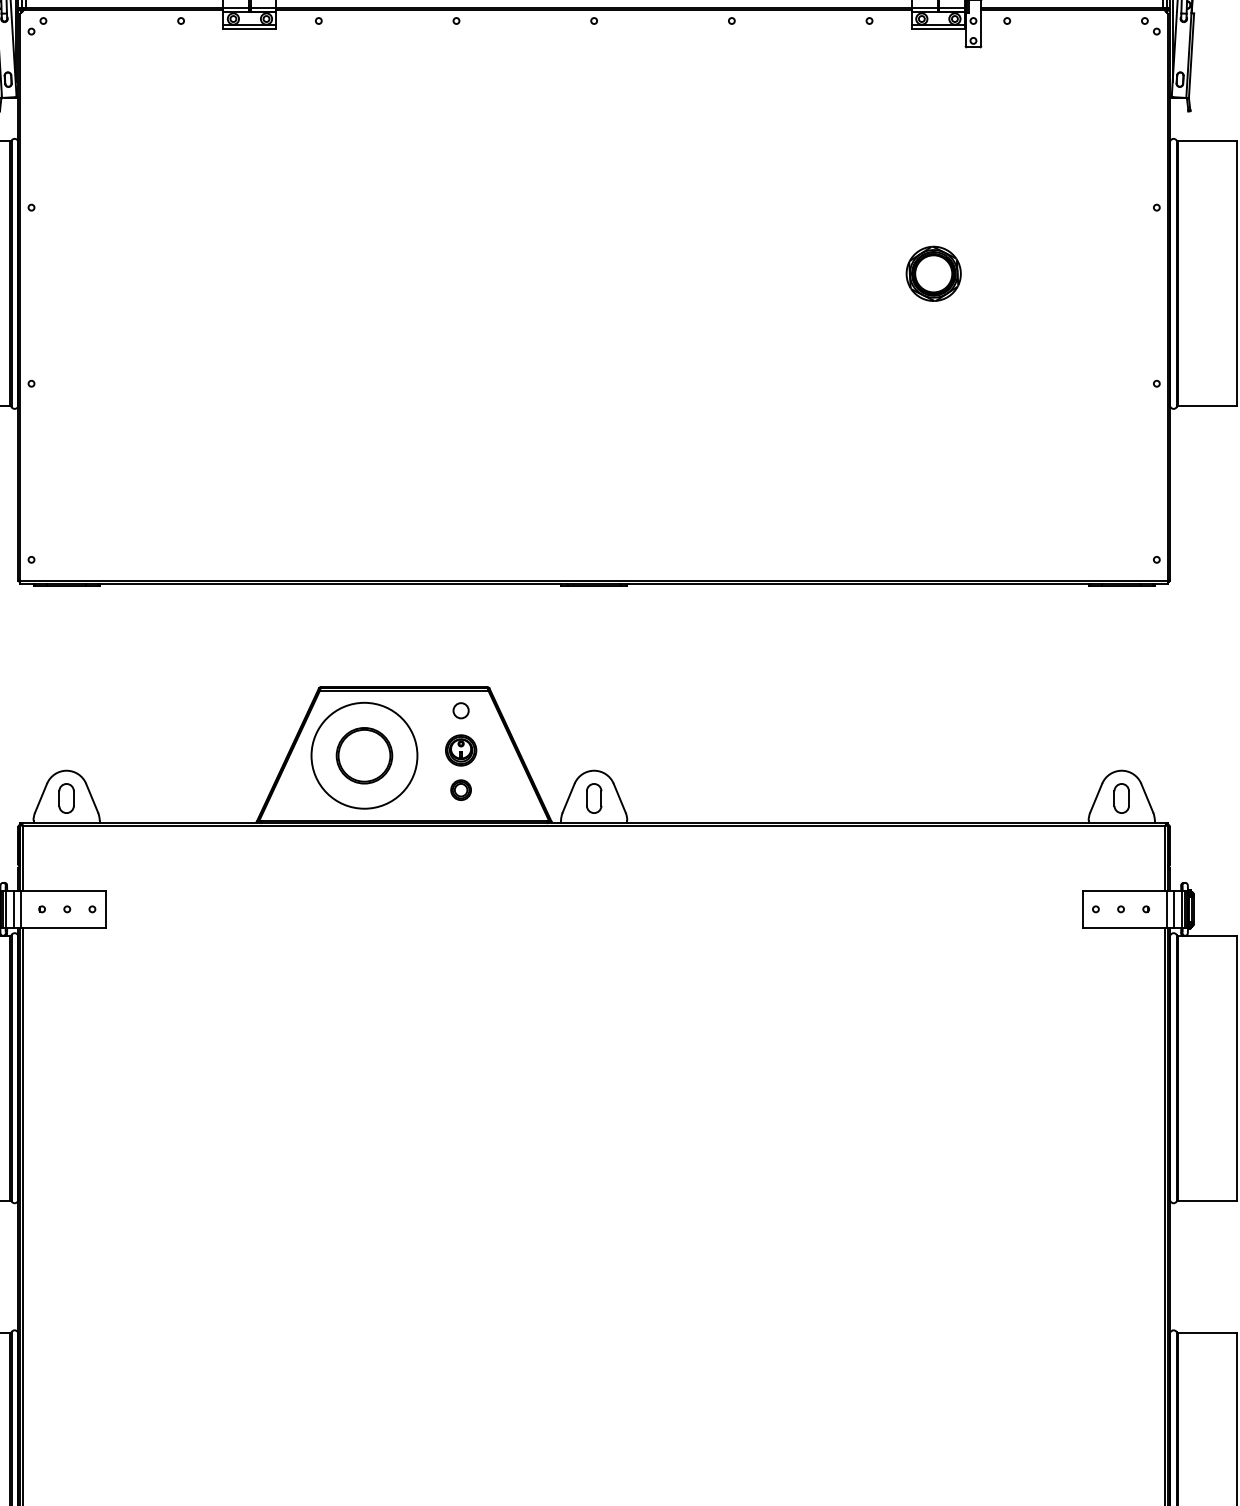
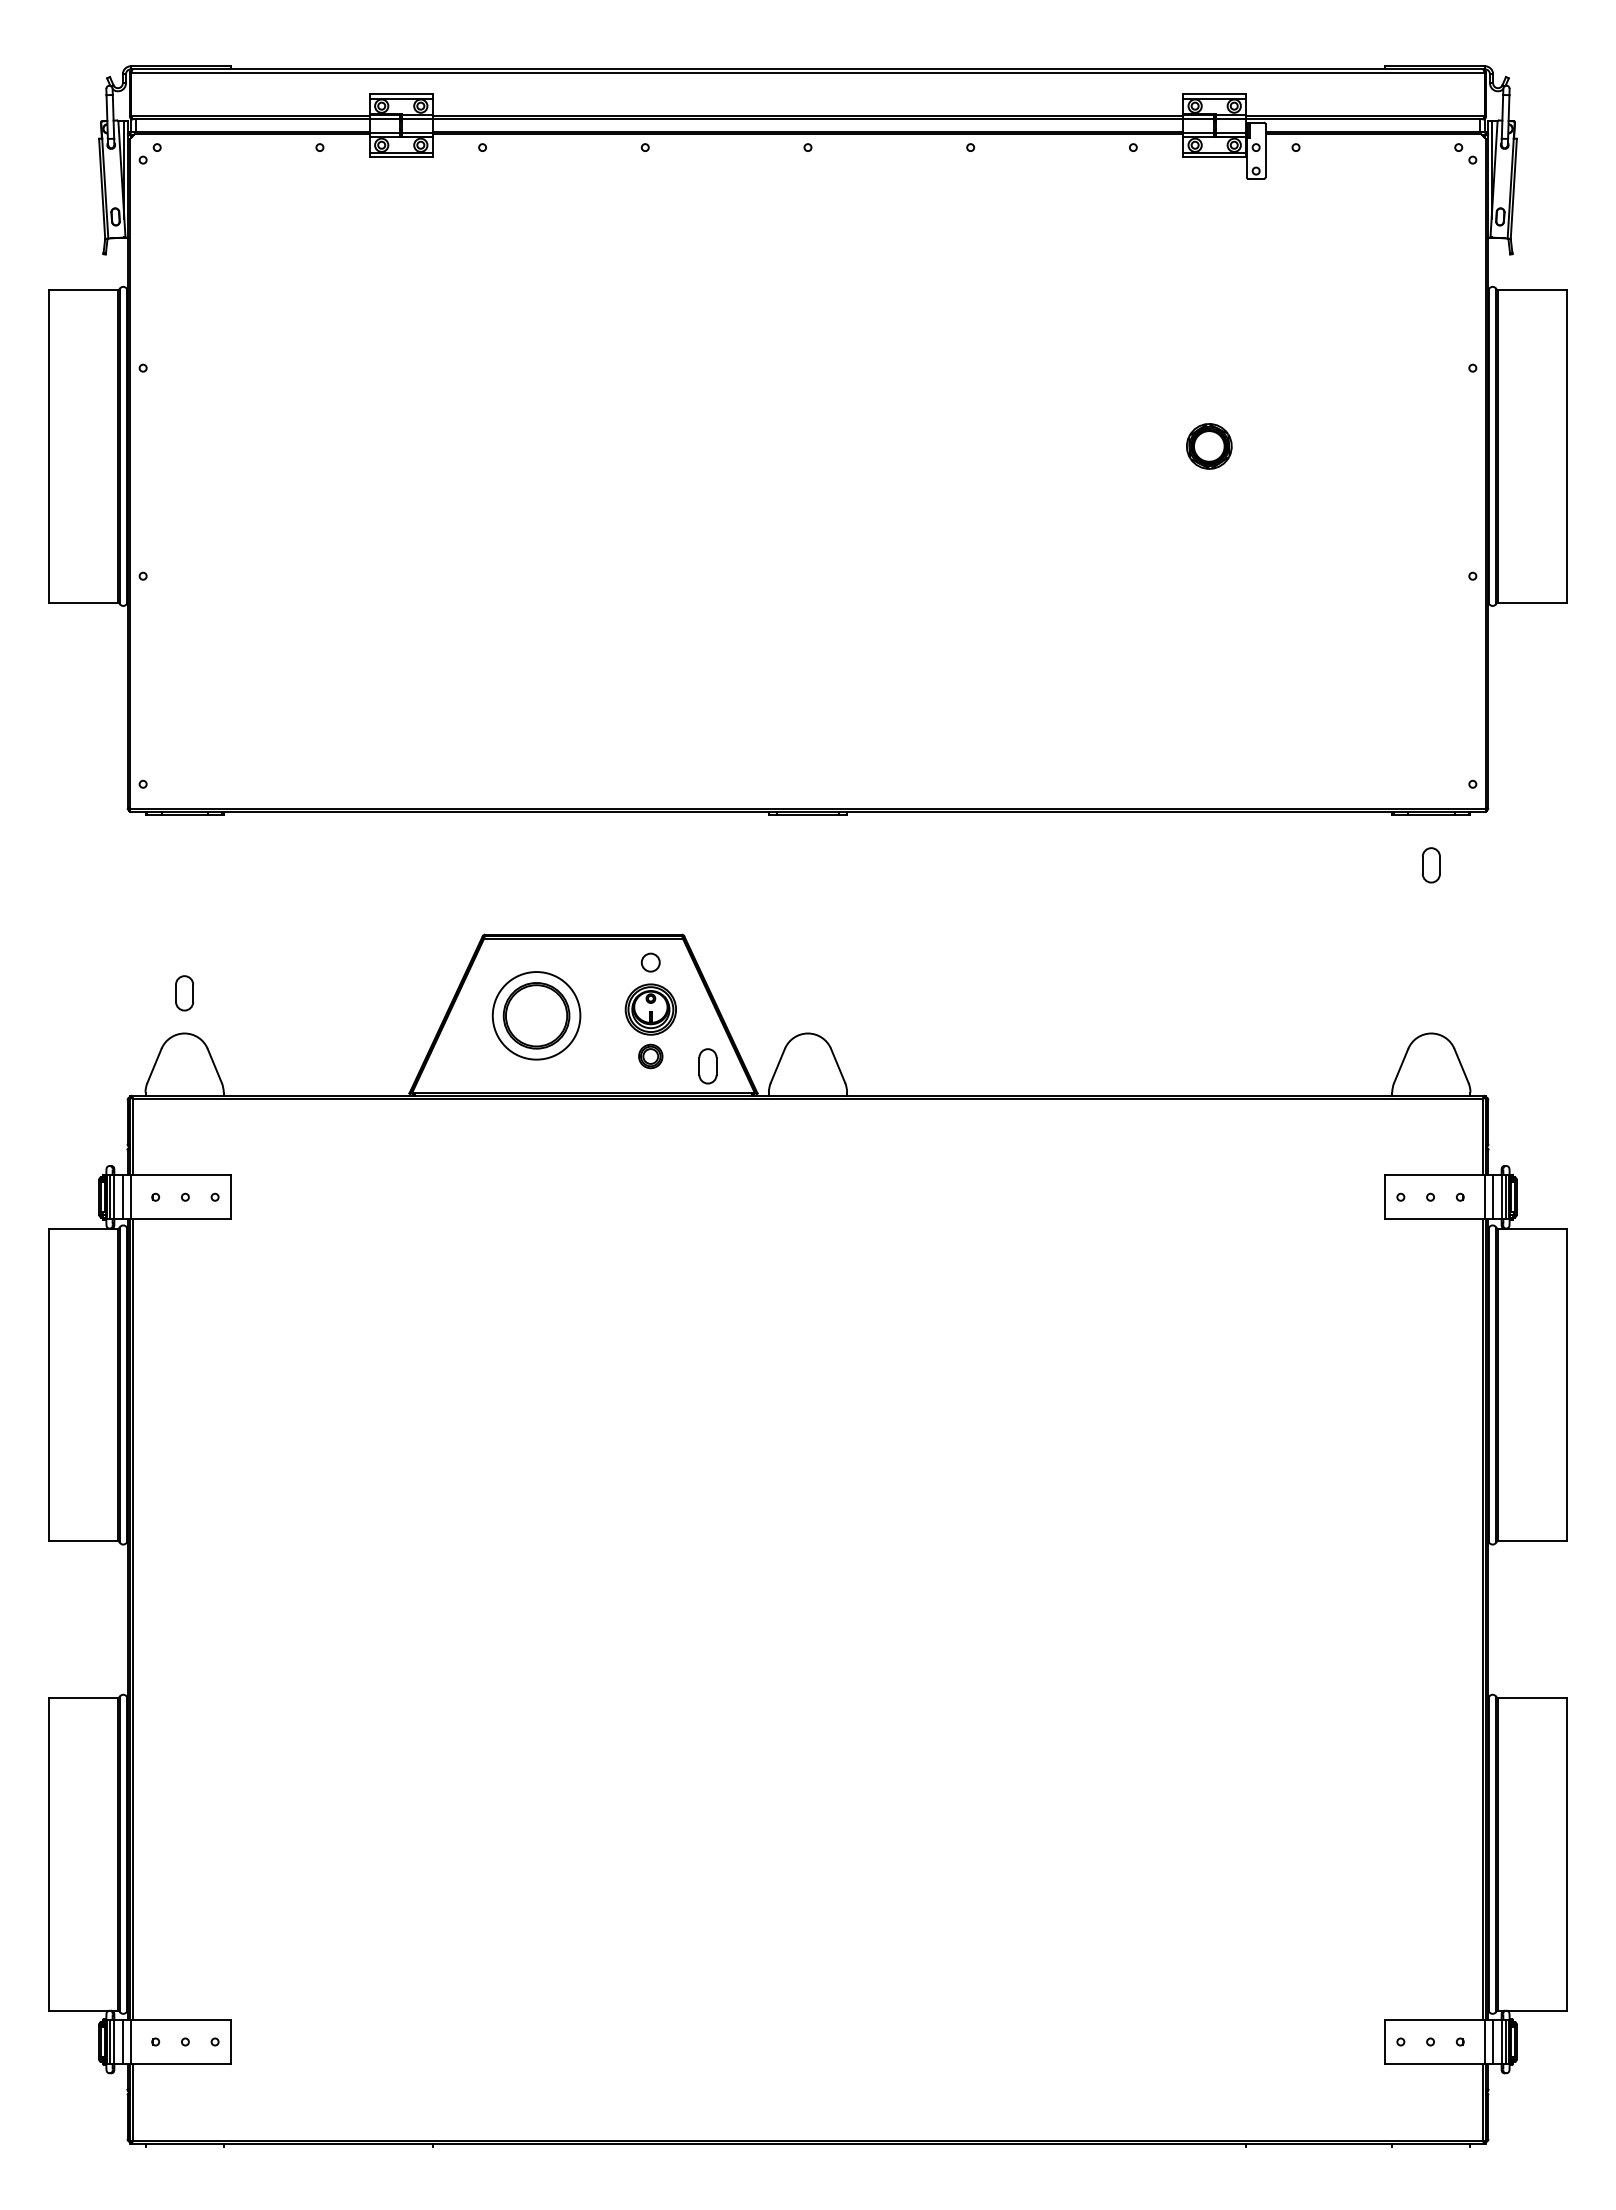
part: (933, 273) -> (1209, 446), size x0.7
part: (460, 750) -> (650, 1009), size x1.4
circle: (364, 755) -> (536, 1015), size x0.7
part: (66, 798) -> (184, 993), moved
part: (593, 798) -> (707, 1066), moved
part: (1121, 798) -> (1430, 865), moved

